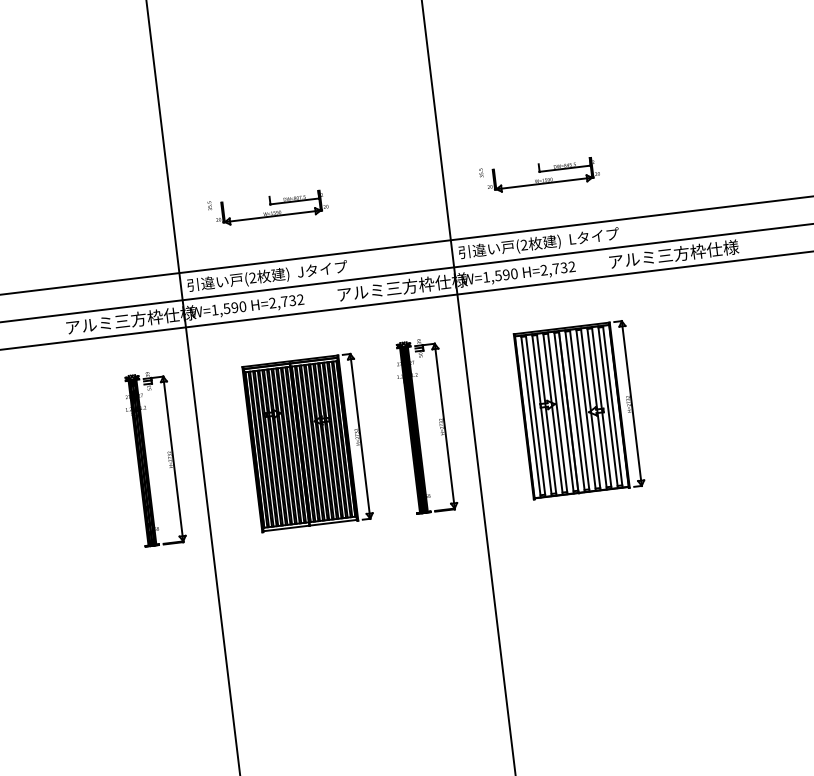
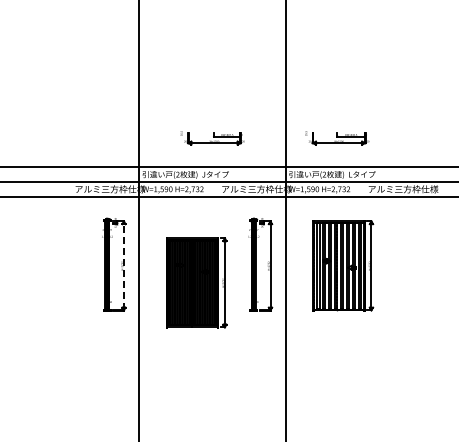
part: (268, 208) -> (212, 138), moved
part: (307, 442) -> (196, 282), moved
line: (172, 458) -> (123, 265), solid -> dashed

